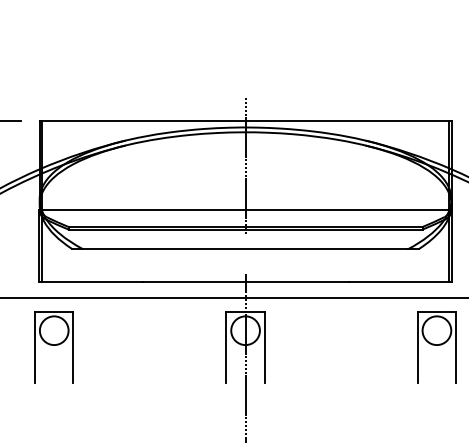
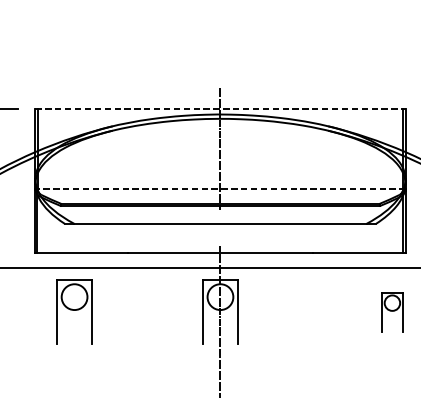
line: (245, 121) -> (220, 109), solid -> dashed
line: (245, 209) -> (220, 188), solid -> dashed
part: (53, 347) -> (73, 312), moved
part: (436, 347) -> (392, 312), size x0.6

